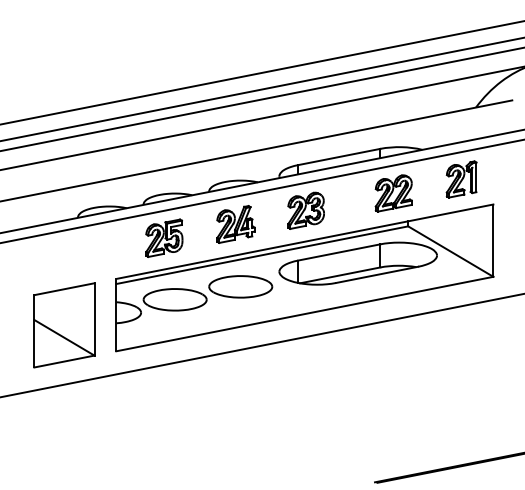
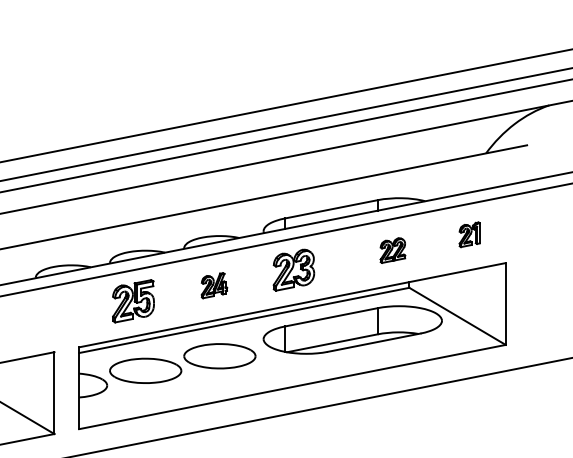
part: (461, 179) -> (469, 234), size x0.6
part: (393, 193) -> (392, 250), size x0.6
part: (235, 224) -> (213, 285), size x0.6

